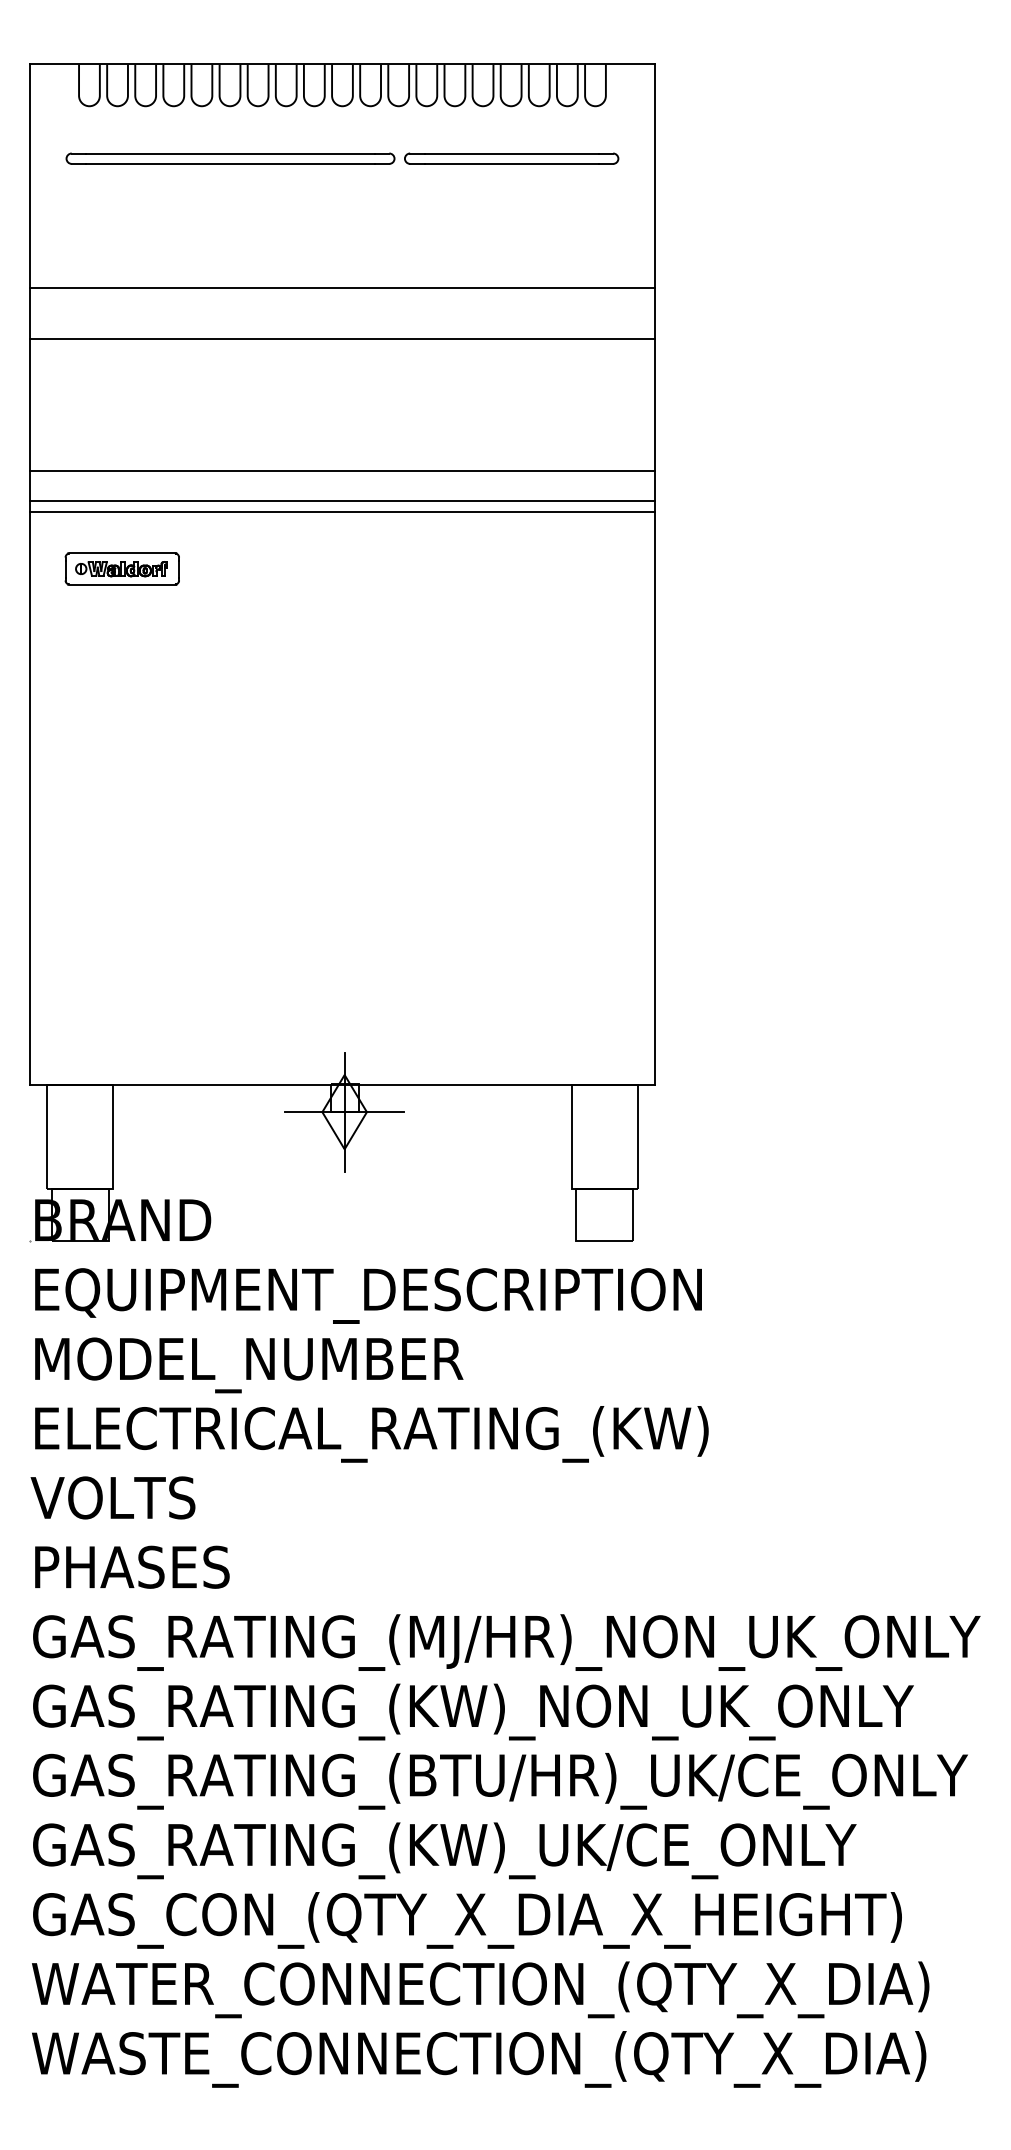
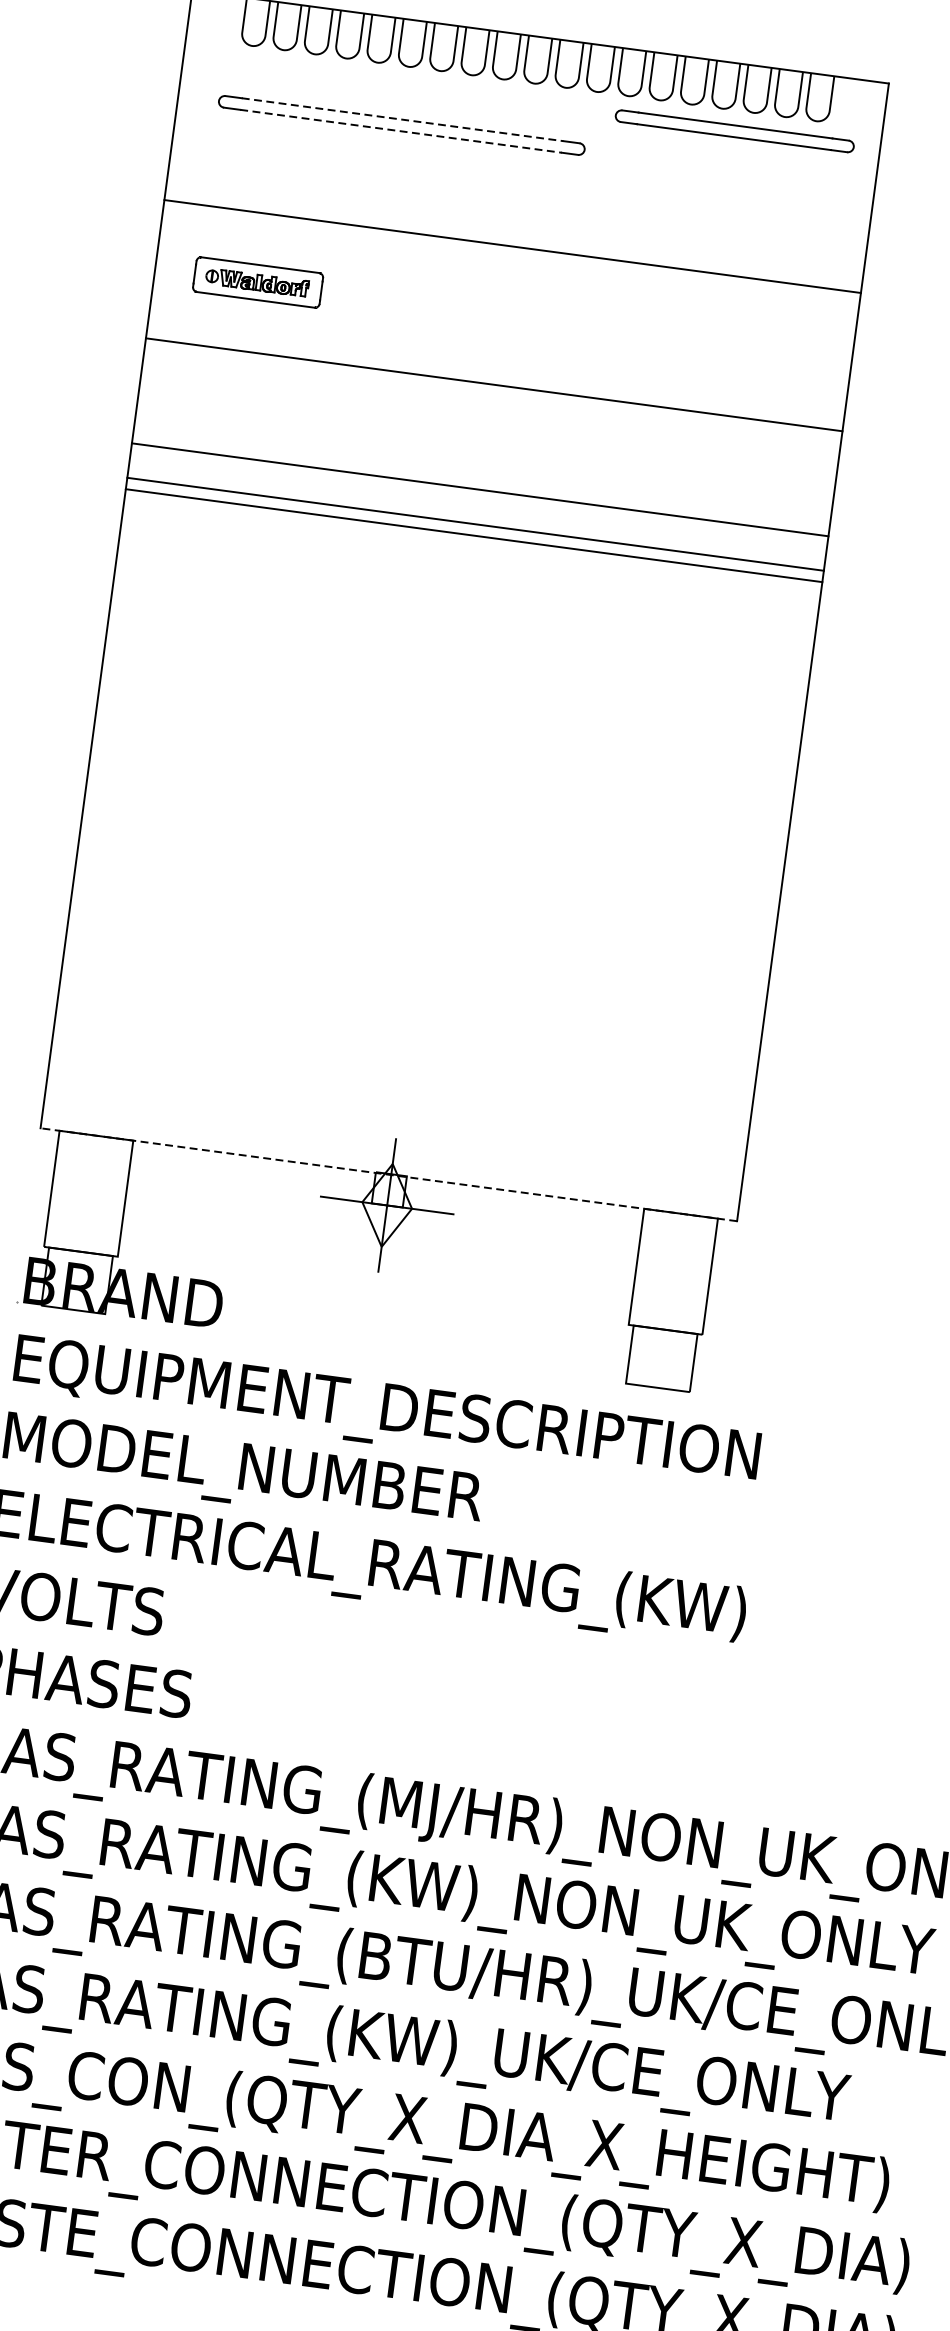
line: (231, 153) -> (403, 119), solid -> dashed
part: (511, 158) -> (734, 131), moved
line: (231, 163) -> (402, 130), solid -> dashed
line: (342, 288) -> (512, 246), moved
line: (342, 339) -> (494, 384), moved
part: (121, 568) -> (257, 281), moved
line: (341, 1084) -> (387, 1174), solid -> dashed

